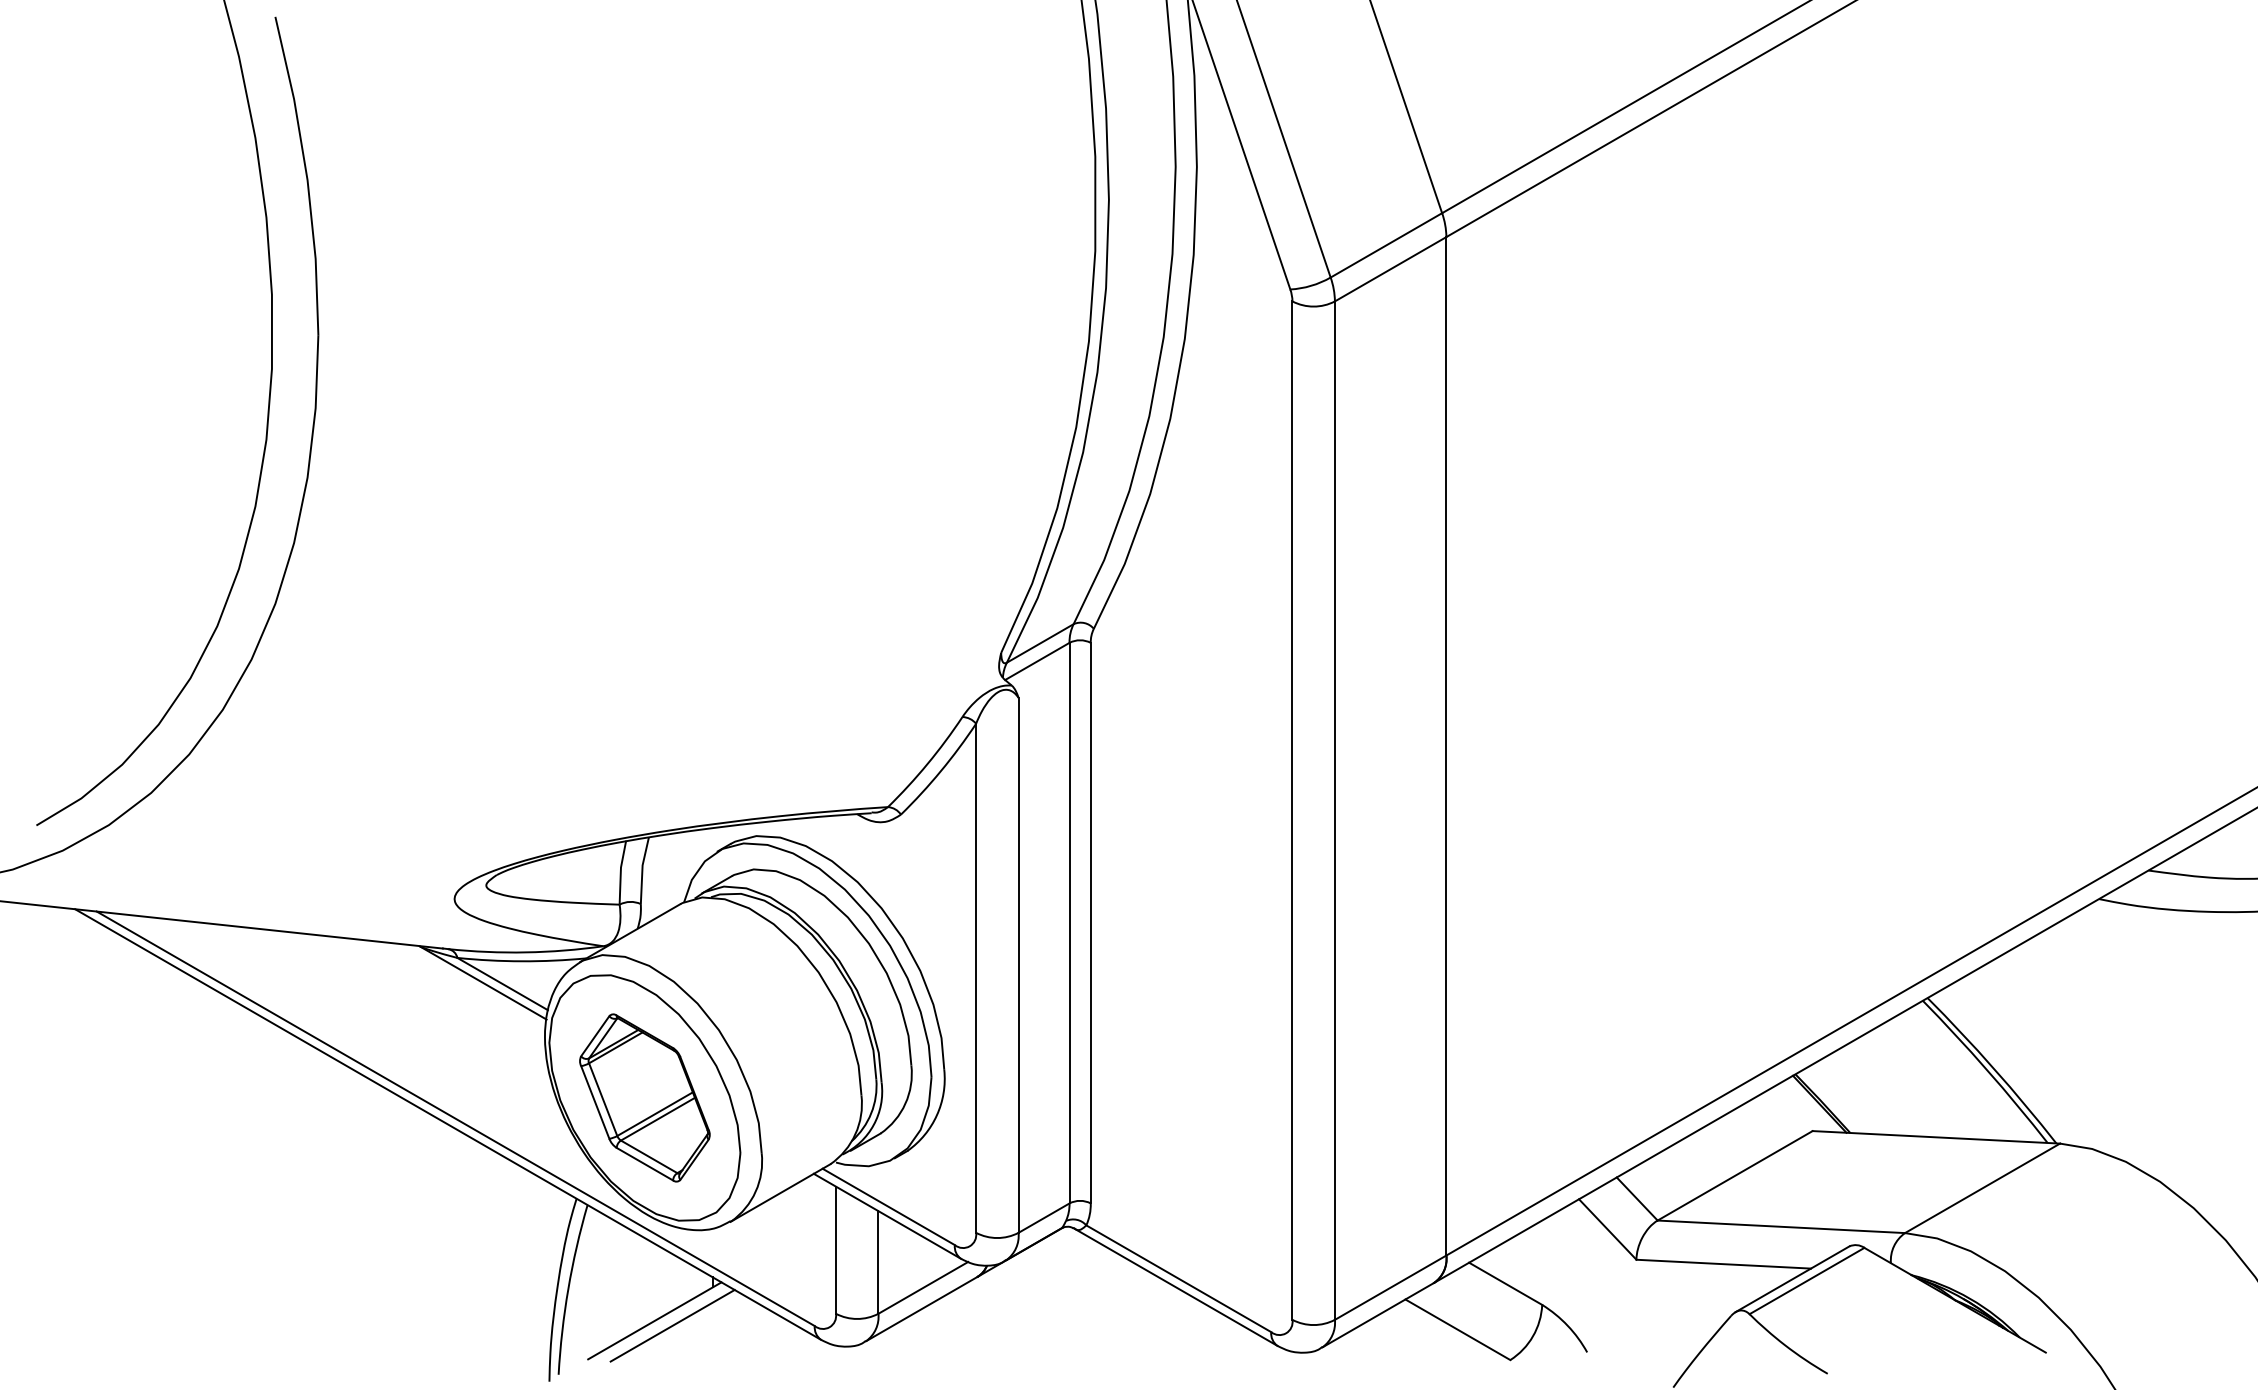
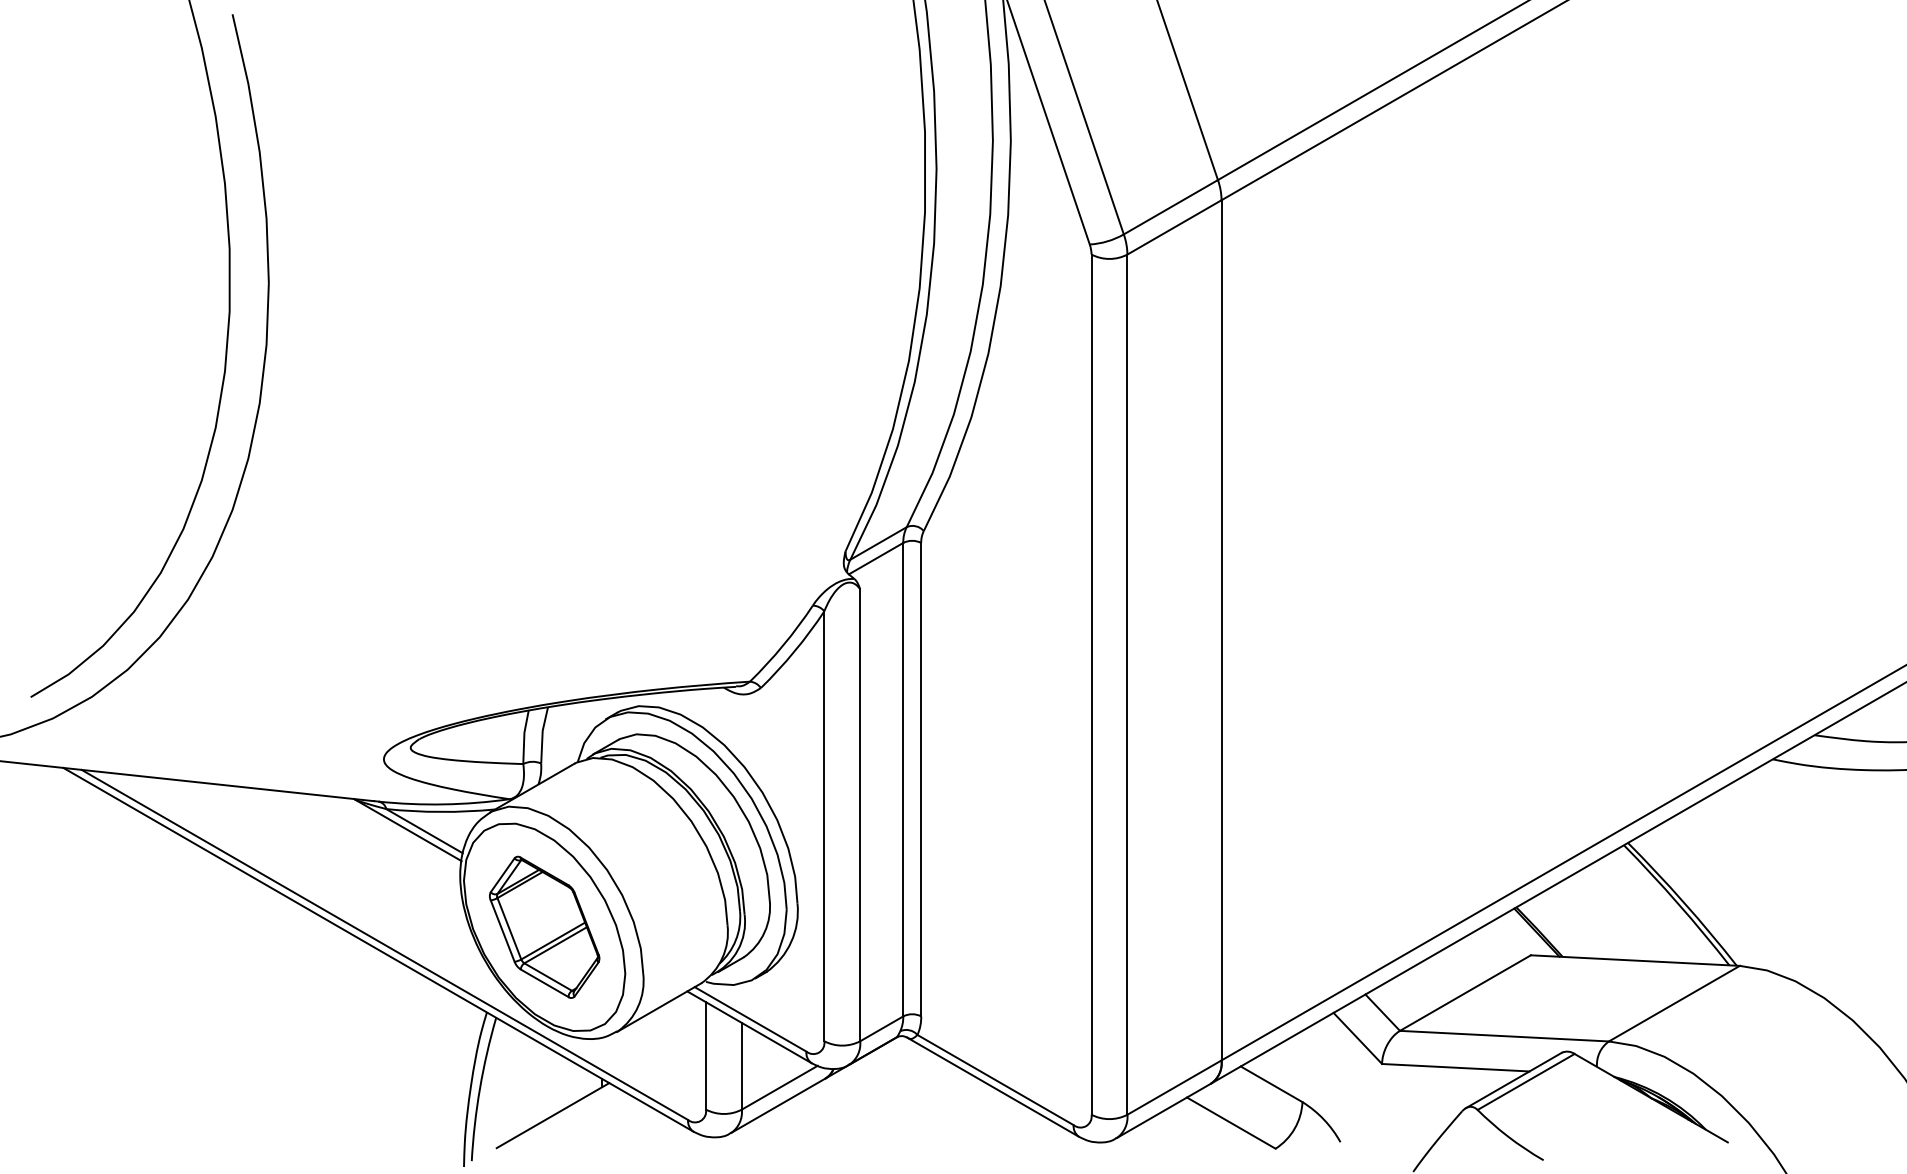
line: (671, 1325) -> (567, 1119), removed

